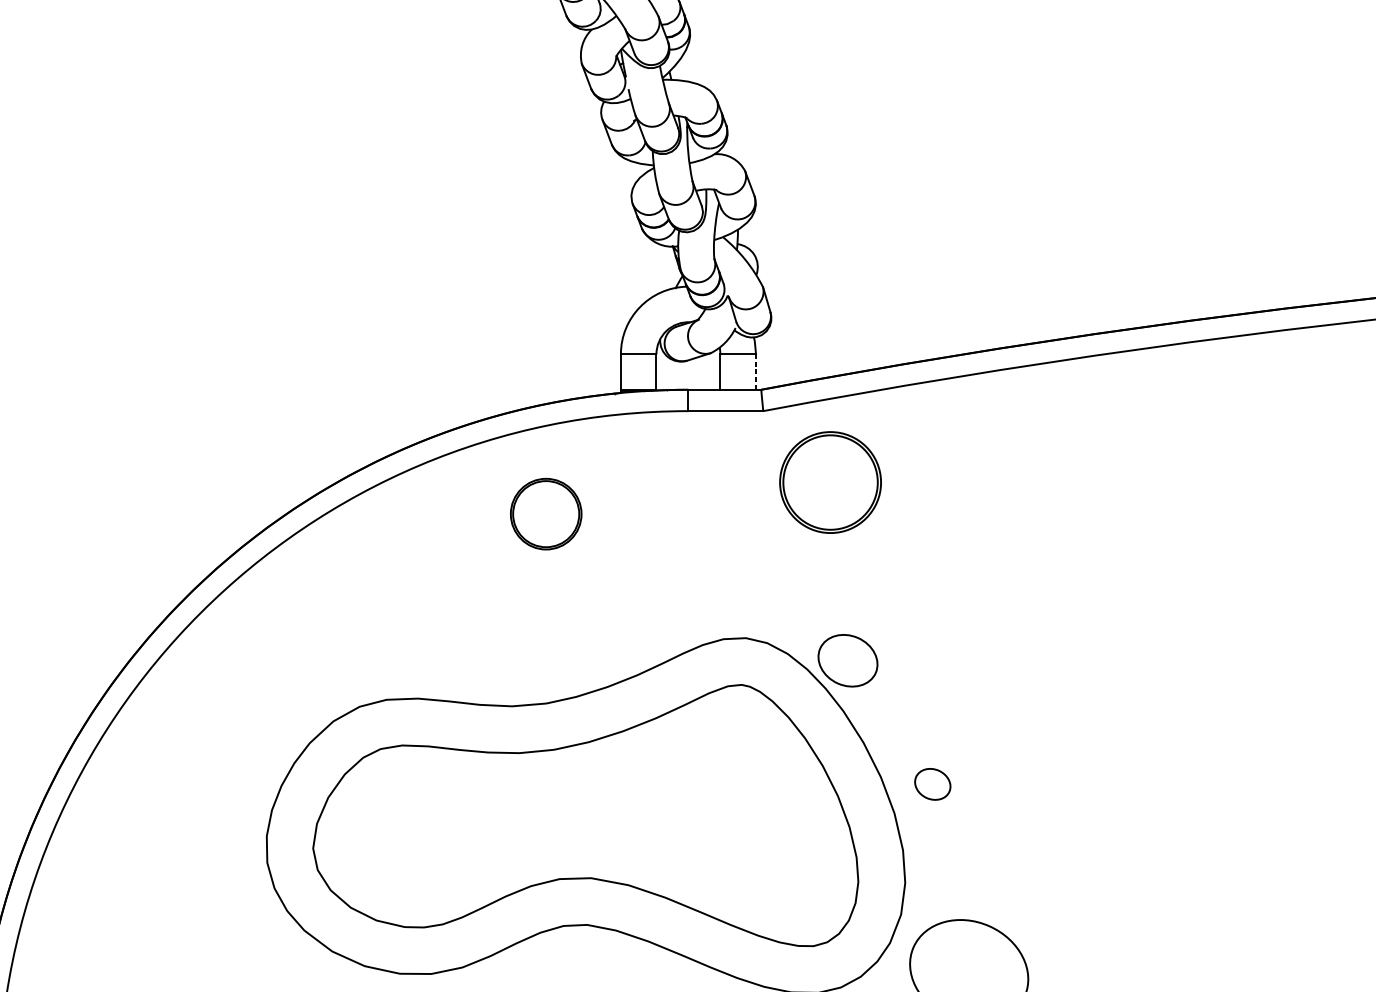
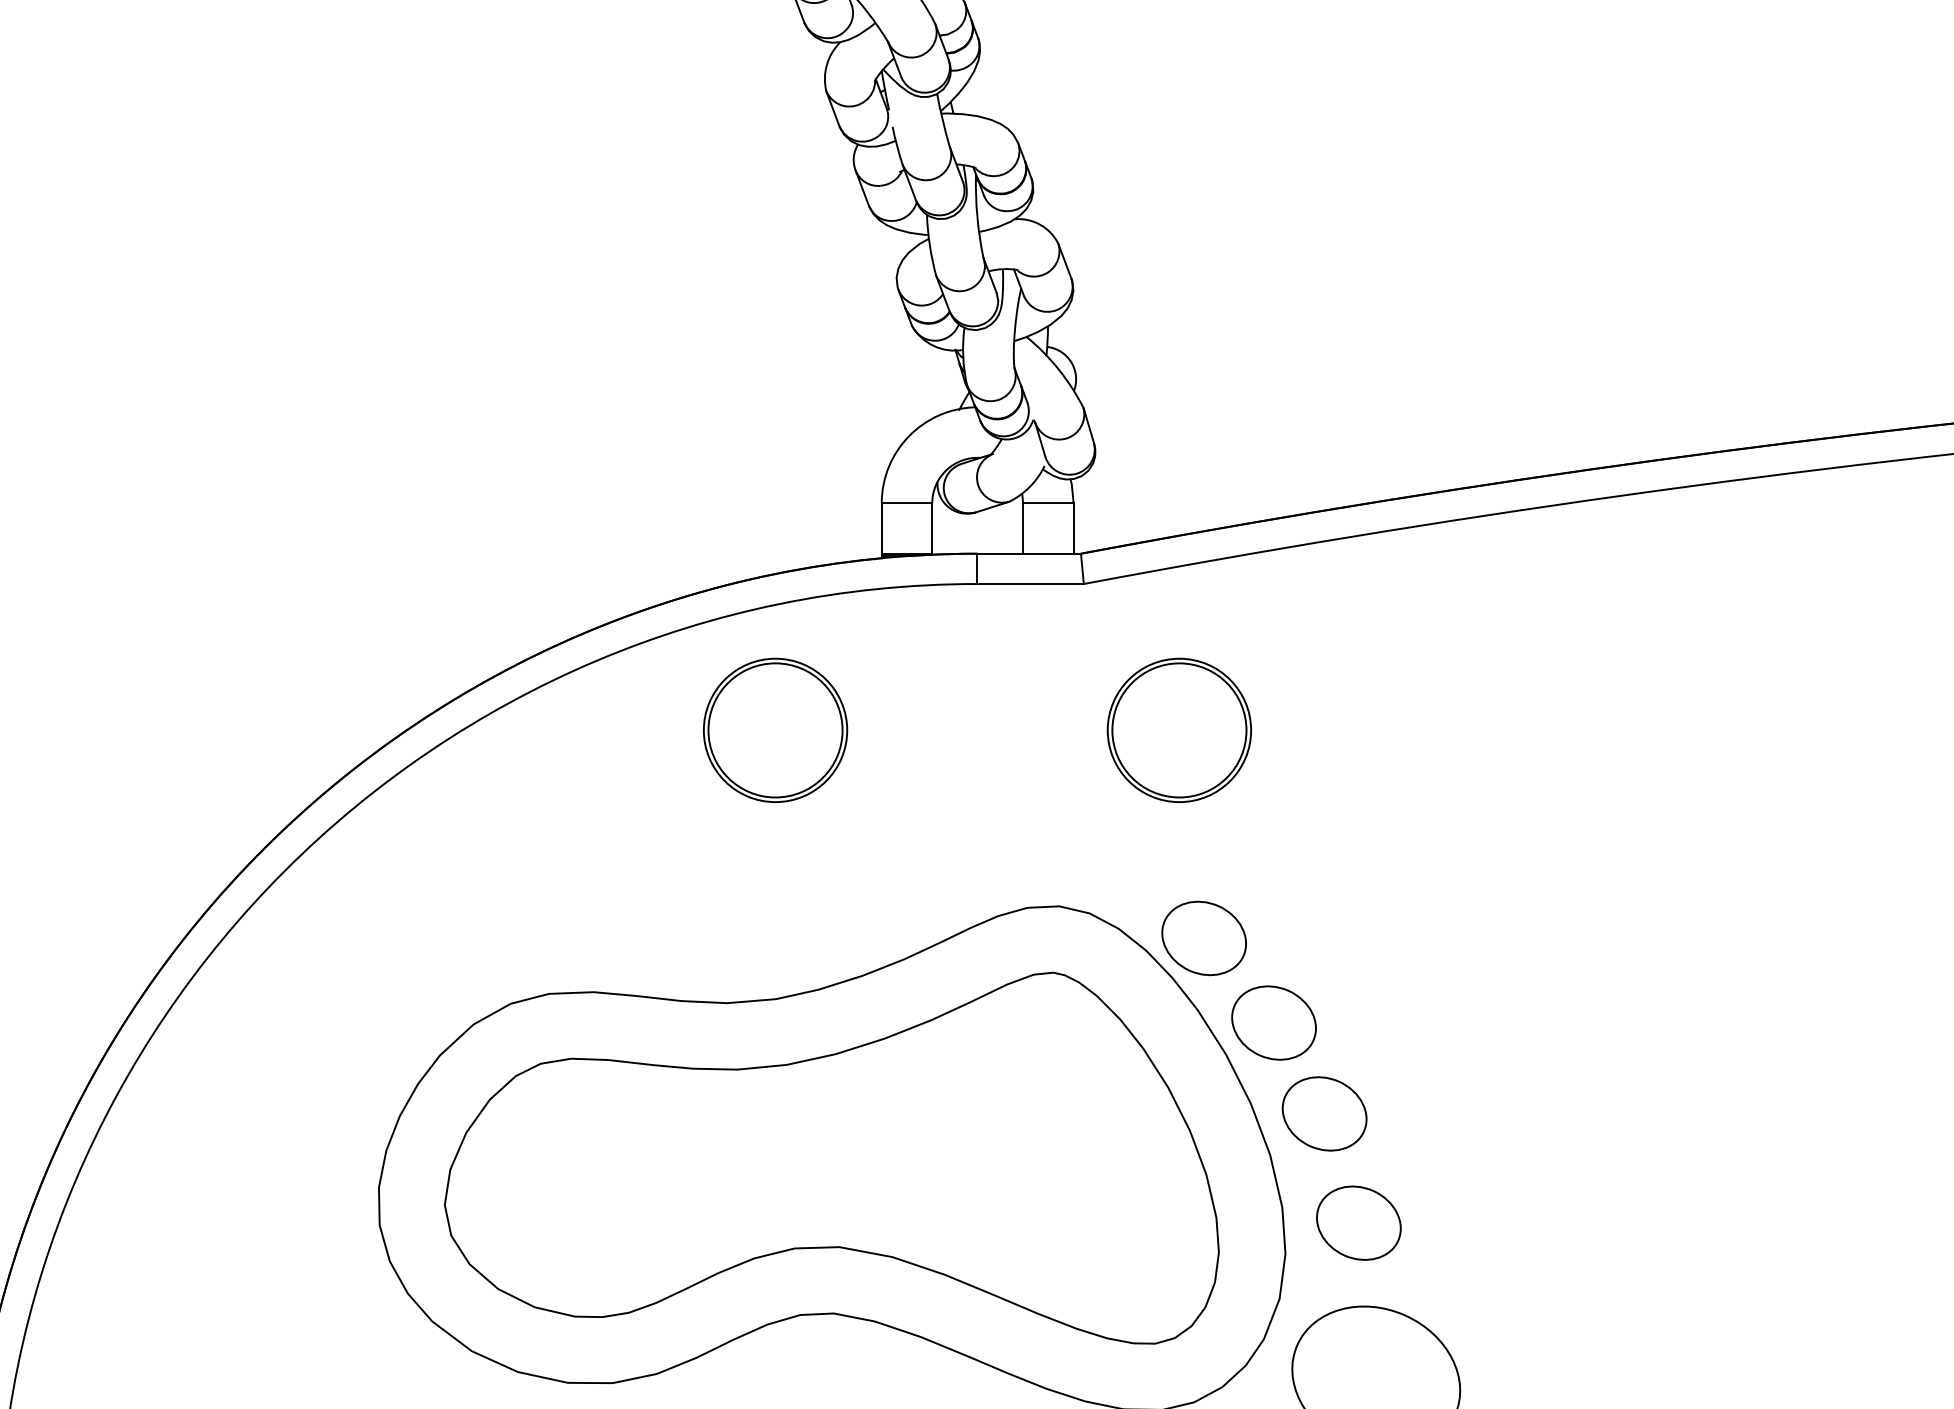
line: (755, 371) -> (1073, 527), dashed -> solid
part: (829, 481) -> (1178, 729), moved
part: (546, 513) -> (775, 729), size x1.43
part: (896, 719) -> (1273, 1022), added
part: (932, 784) -> (1324, 1113), size x1.67
part: (956, 860) -> (1358, 1222), added

